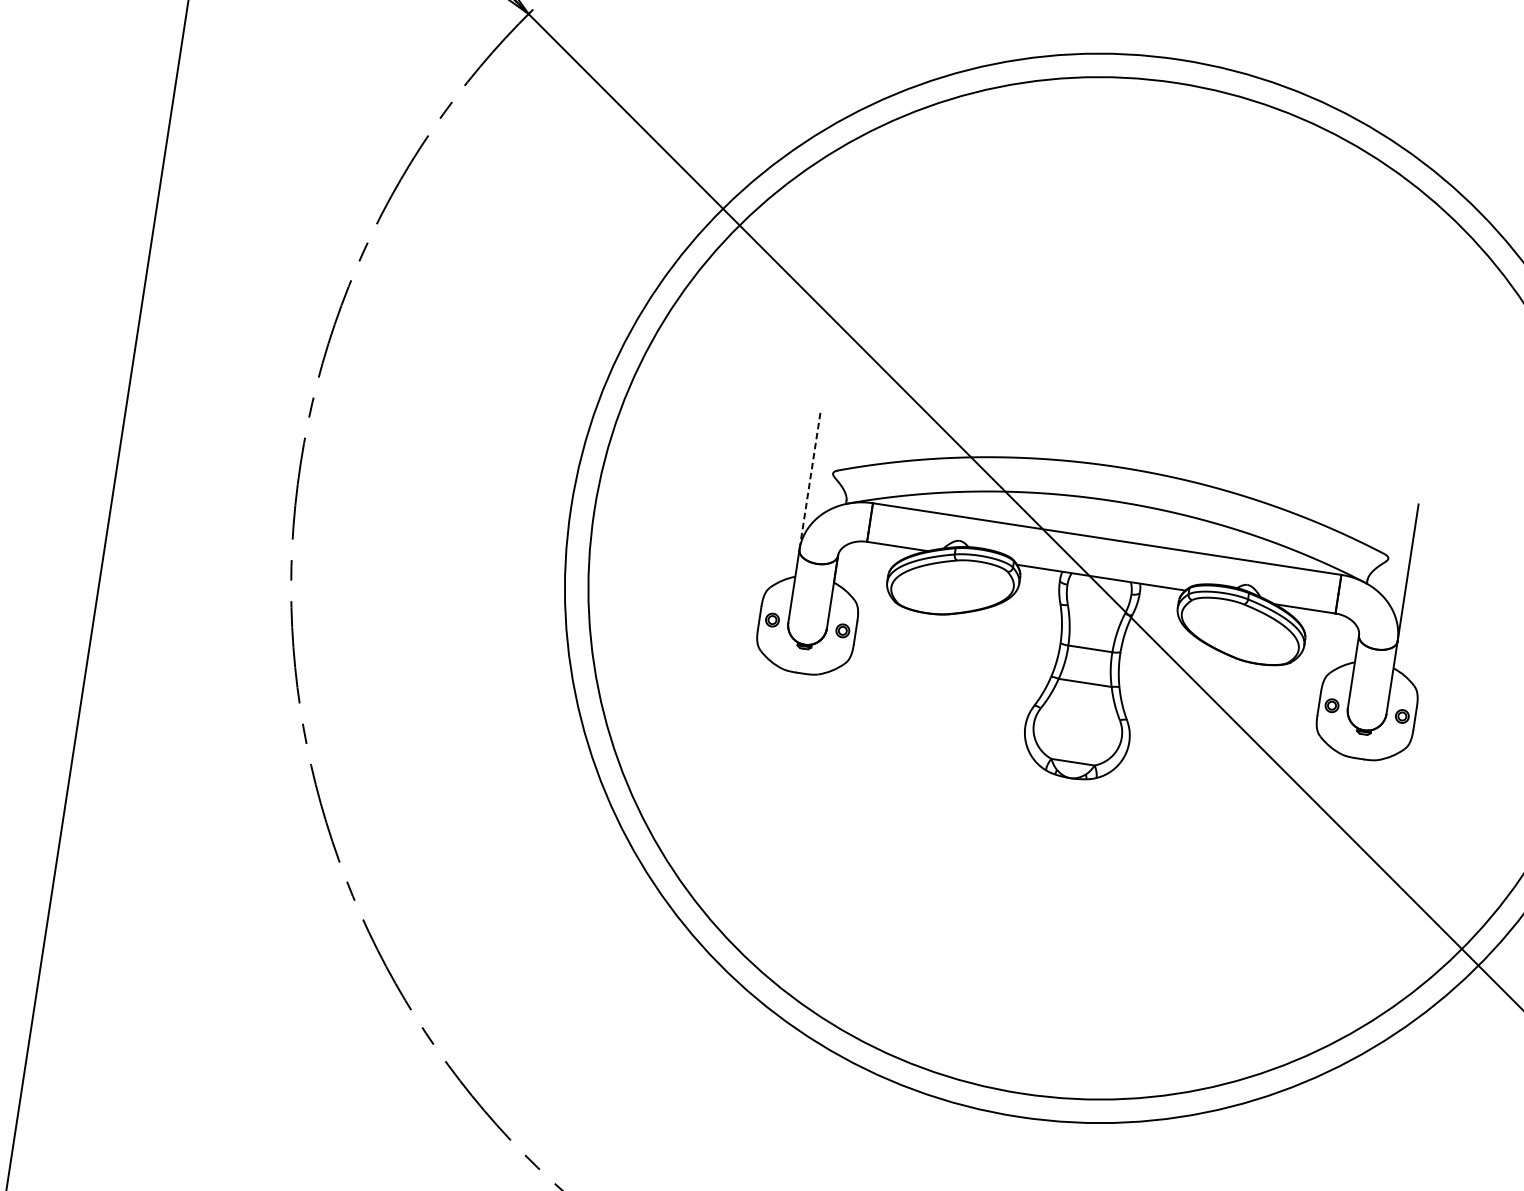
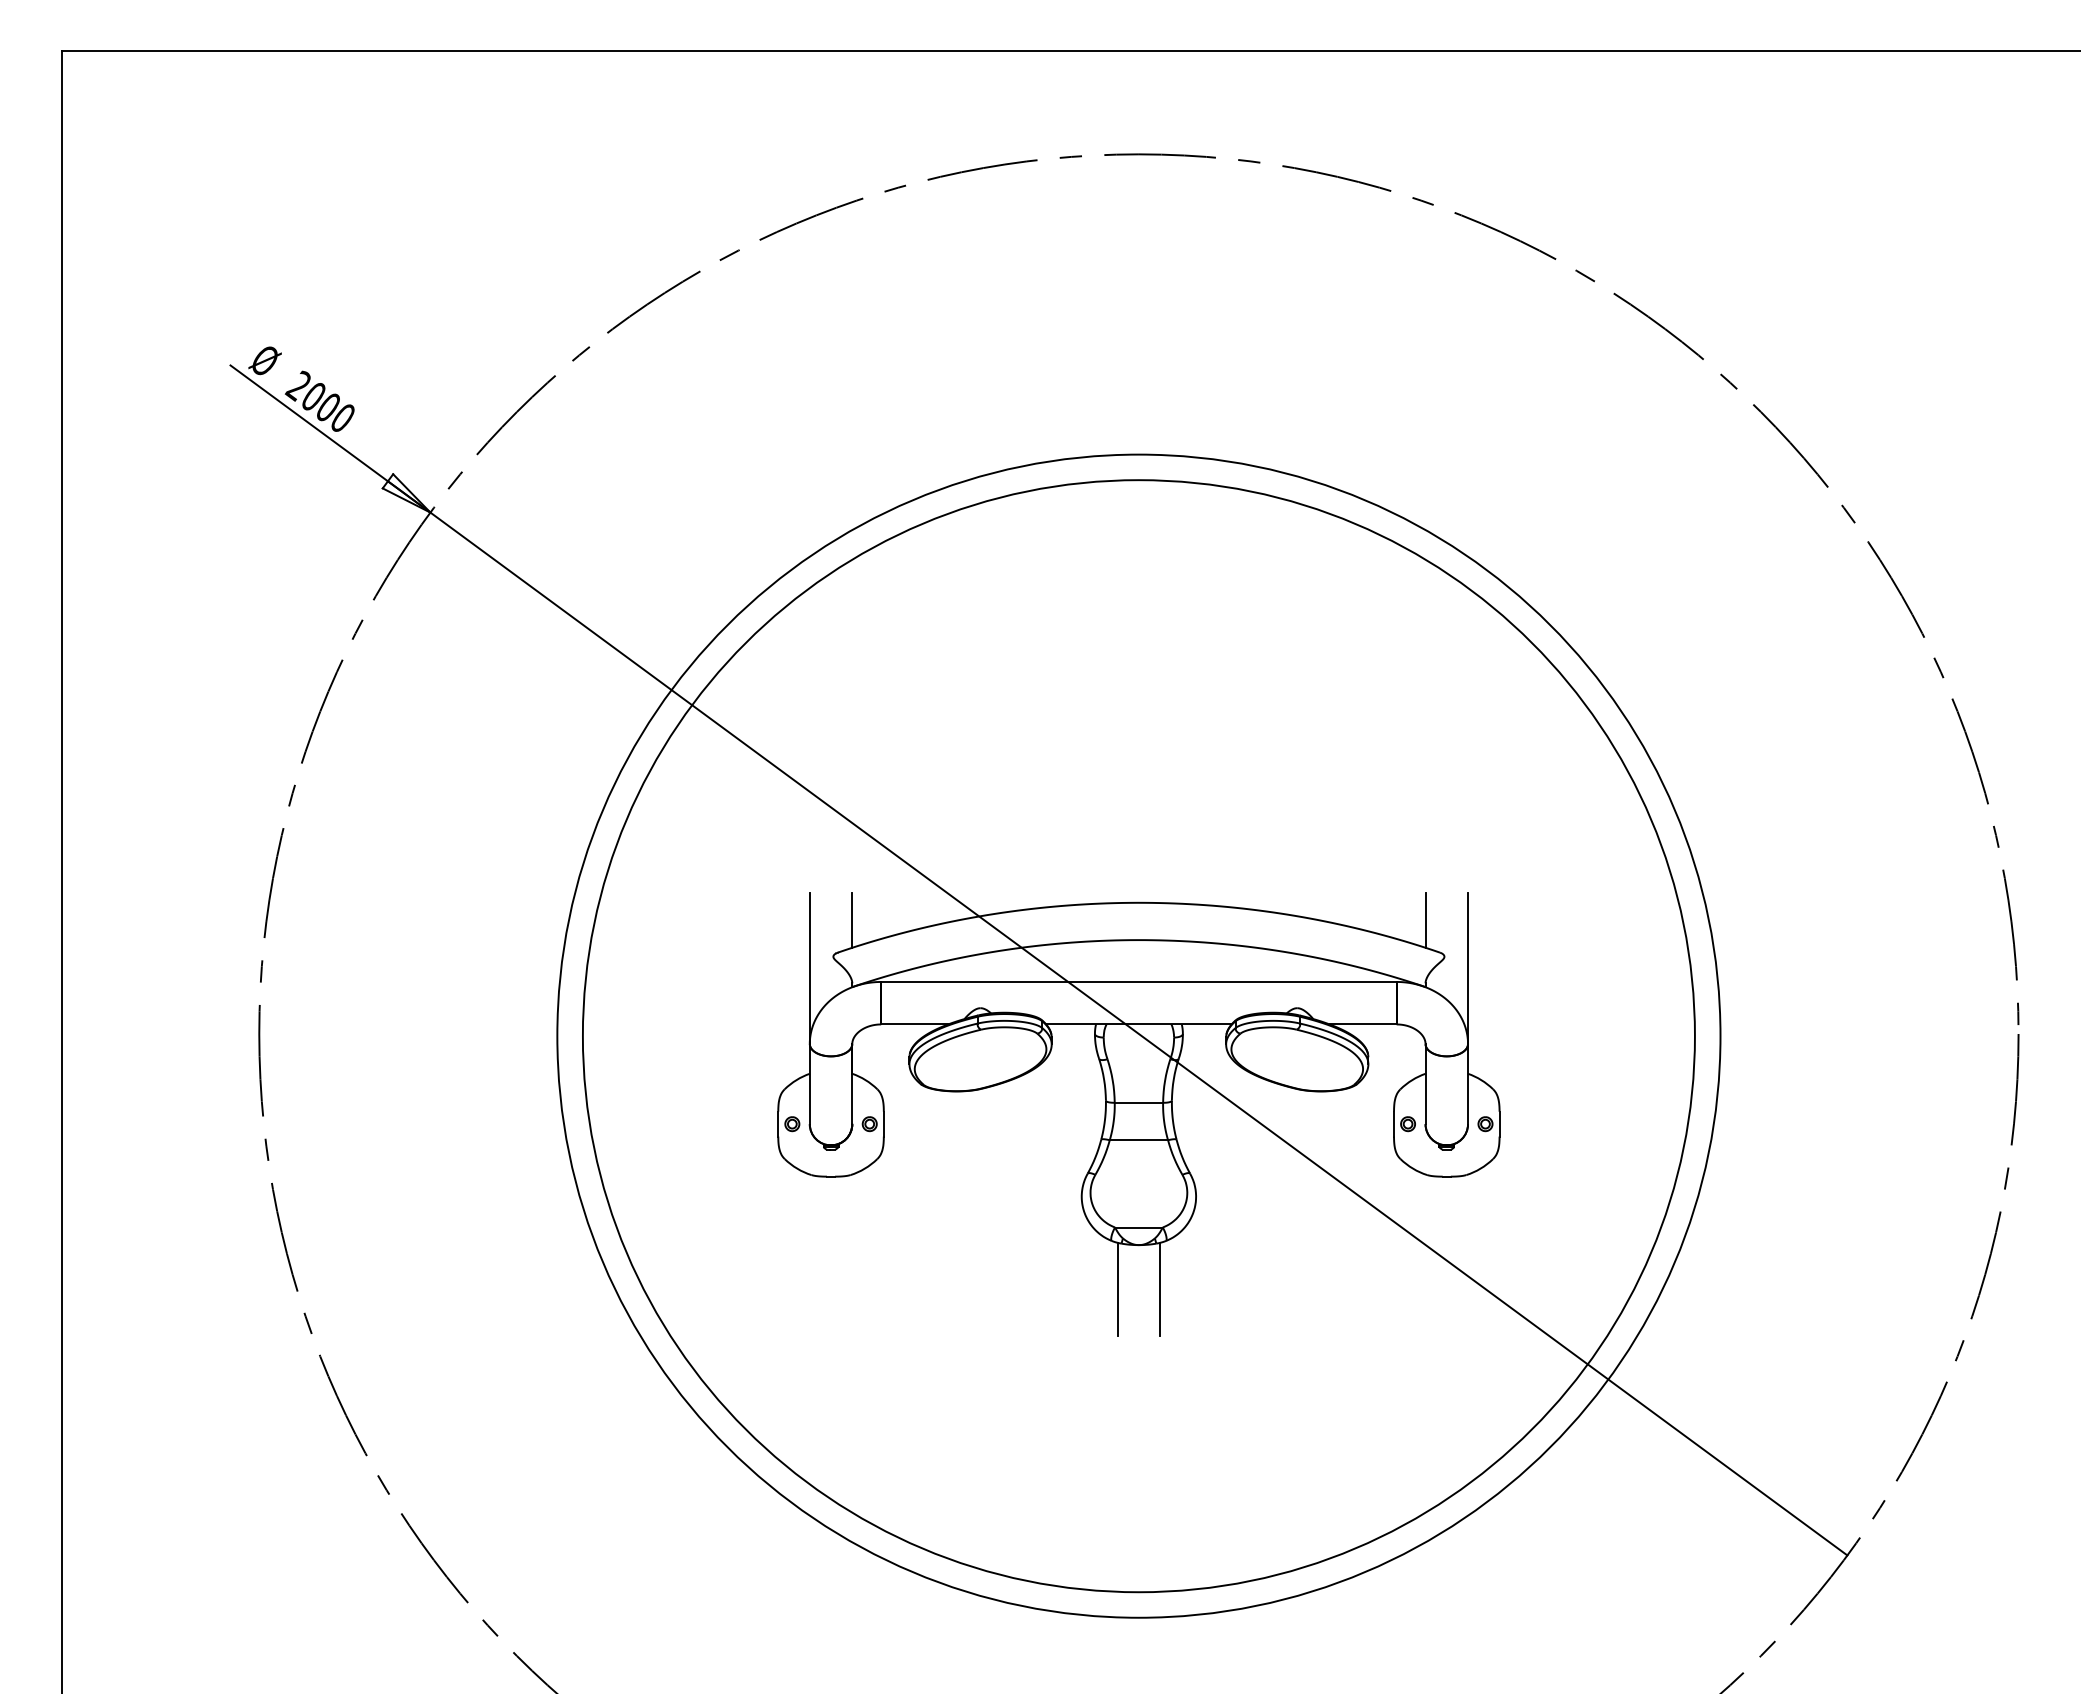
line: (855, 443) -> (852, 920), added
line: (809, 481) -> (809, 968), dashed -> solid
line: (1376, 523) -> (1425, 920), added
line: (1044, 815) -> (1117, 1289), added
line: (1084, 821) -> (1160, 1289), added

